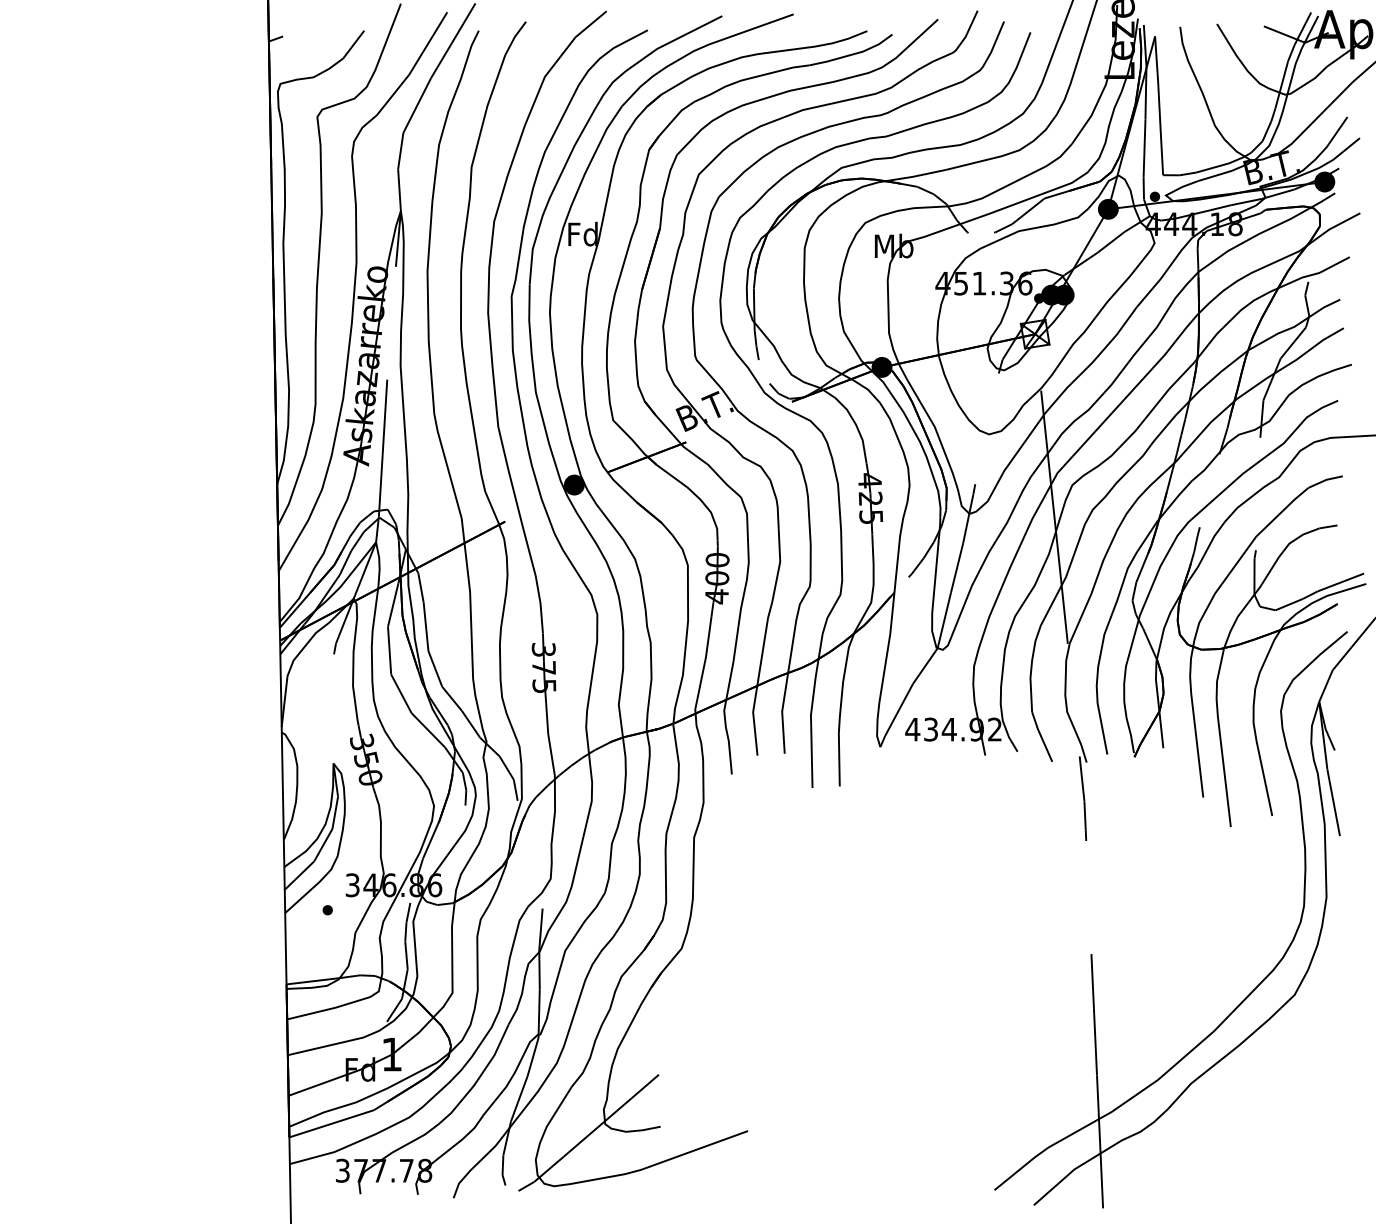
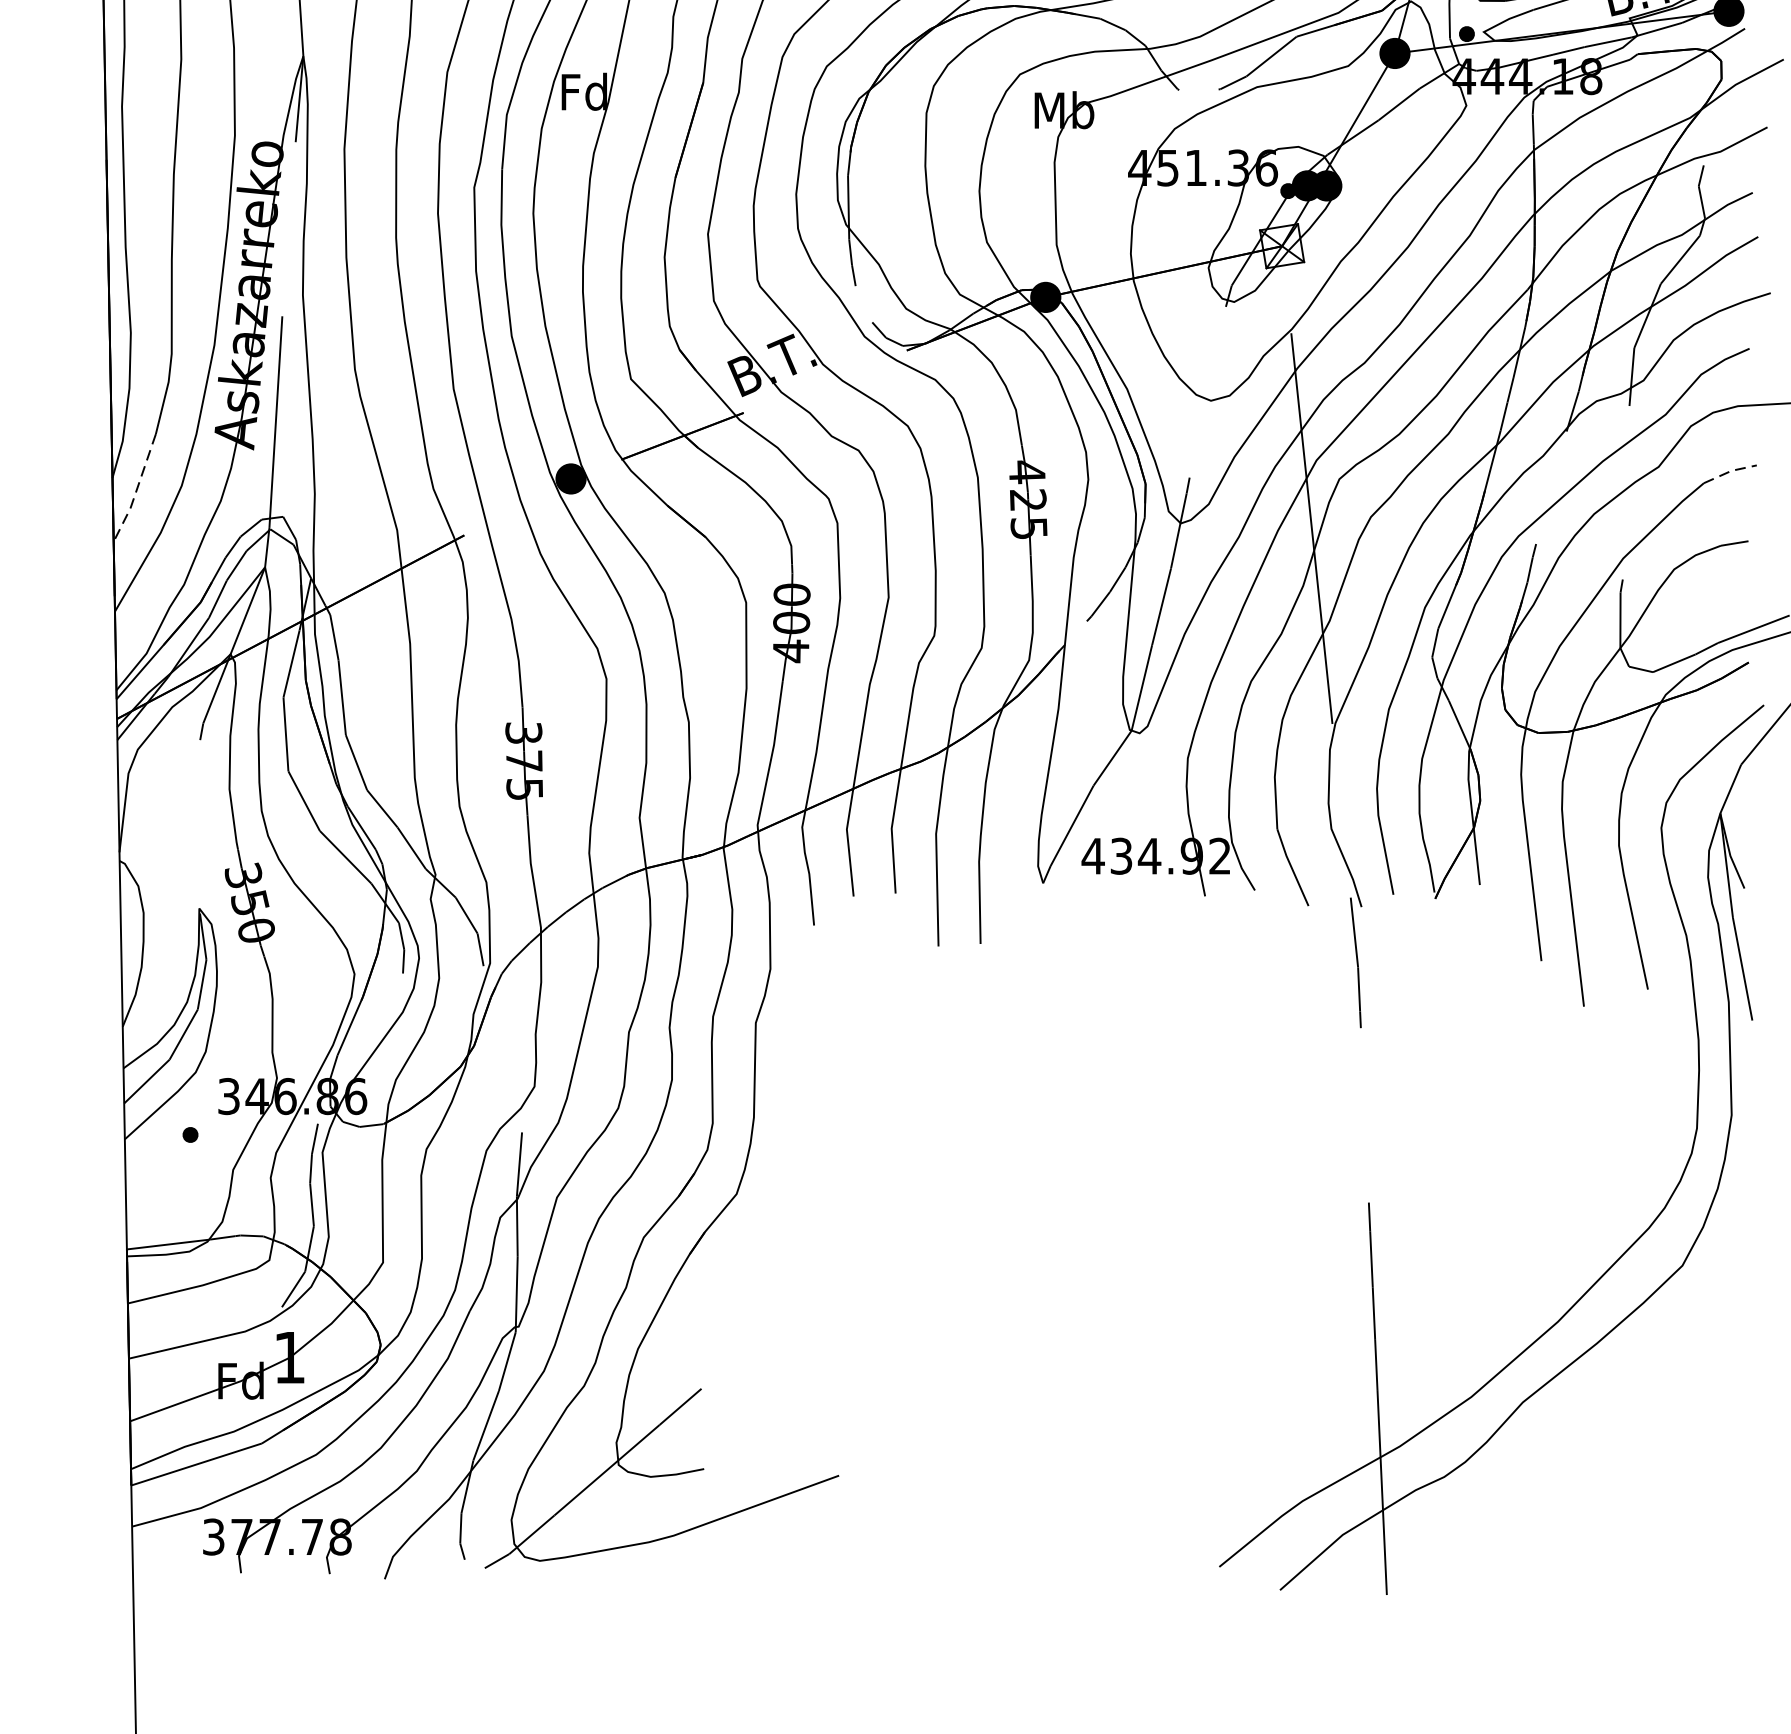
line: (1325, 480) -> (1730, 471), solid -> dashed
line: (292, 492) -> (136, 490), solid -> dashed

